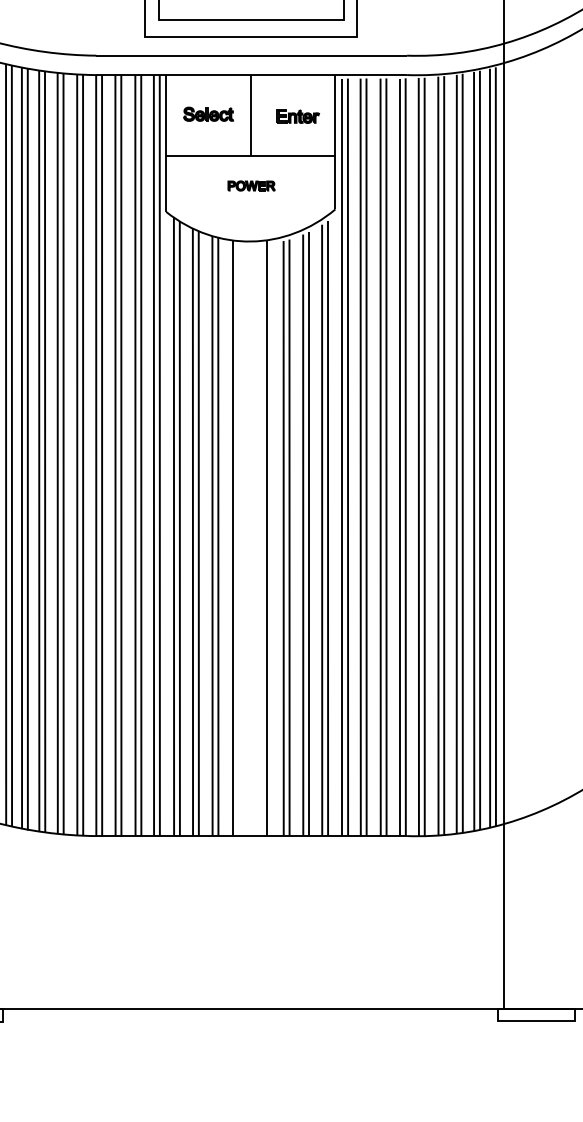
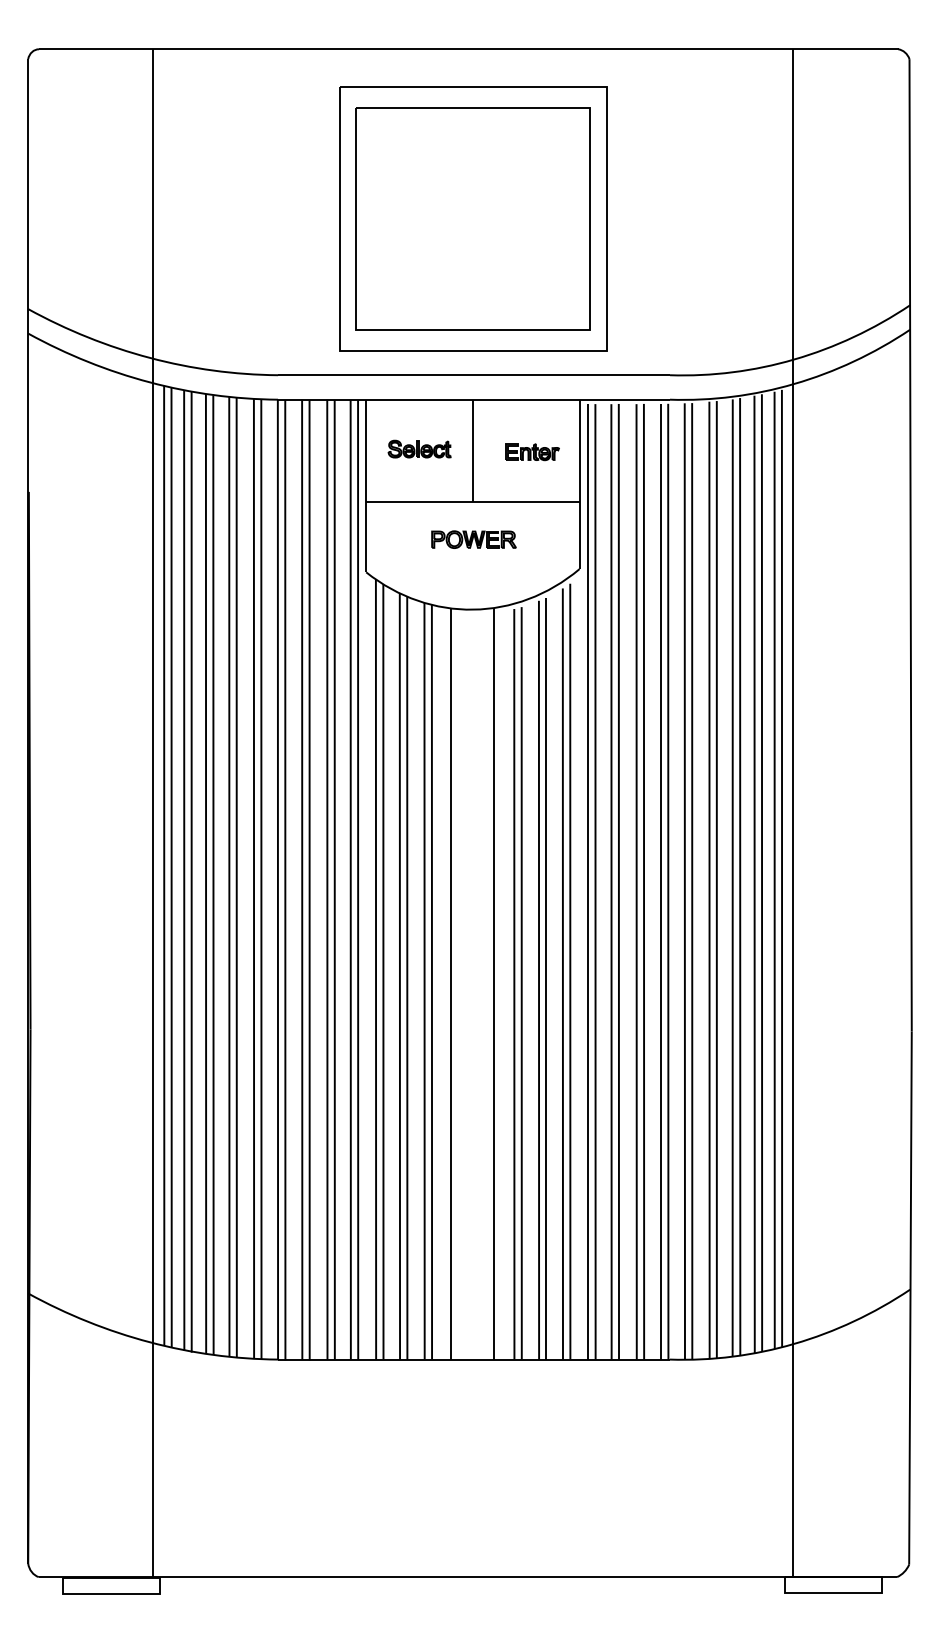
part: (251, 185) -> (473, 539), size x1.43

